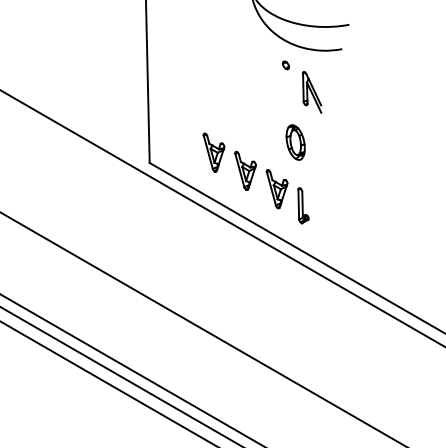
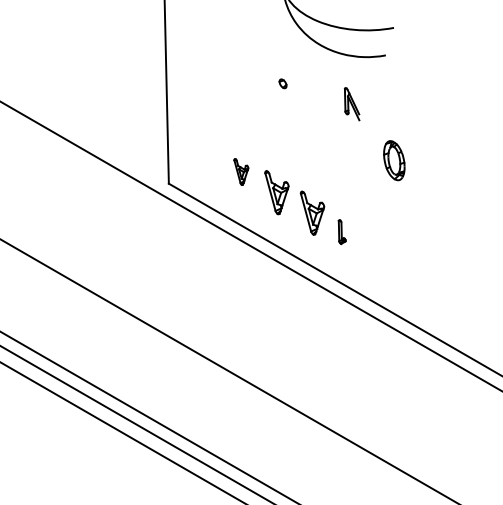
part: (285, 65) -> (282, 83), moved
part: (312, 92) -> (352, 104), size x0.7
part: (295, 142) -> (394, 160), moved
part: (213, 152) -> (240, 171), size x0.6
part: (303, 205) -> (342, 231), size x0.6

